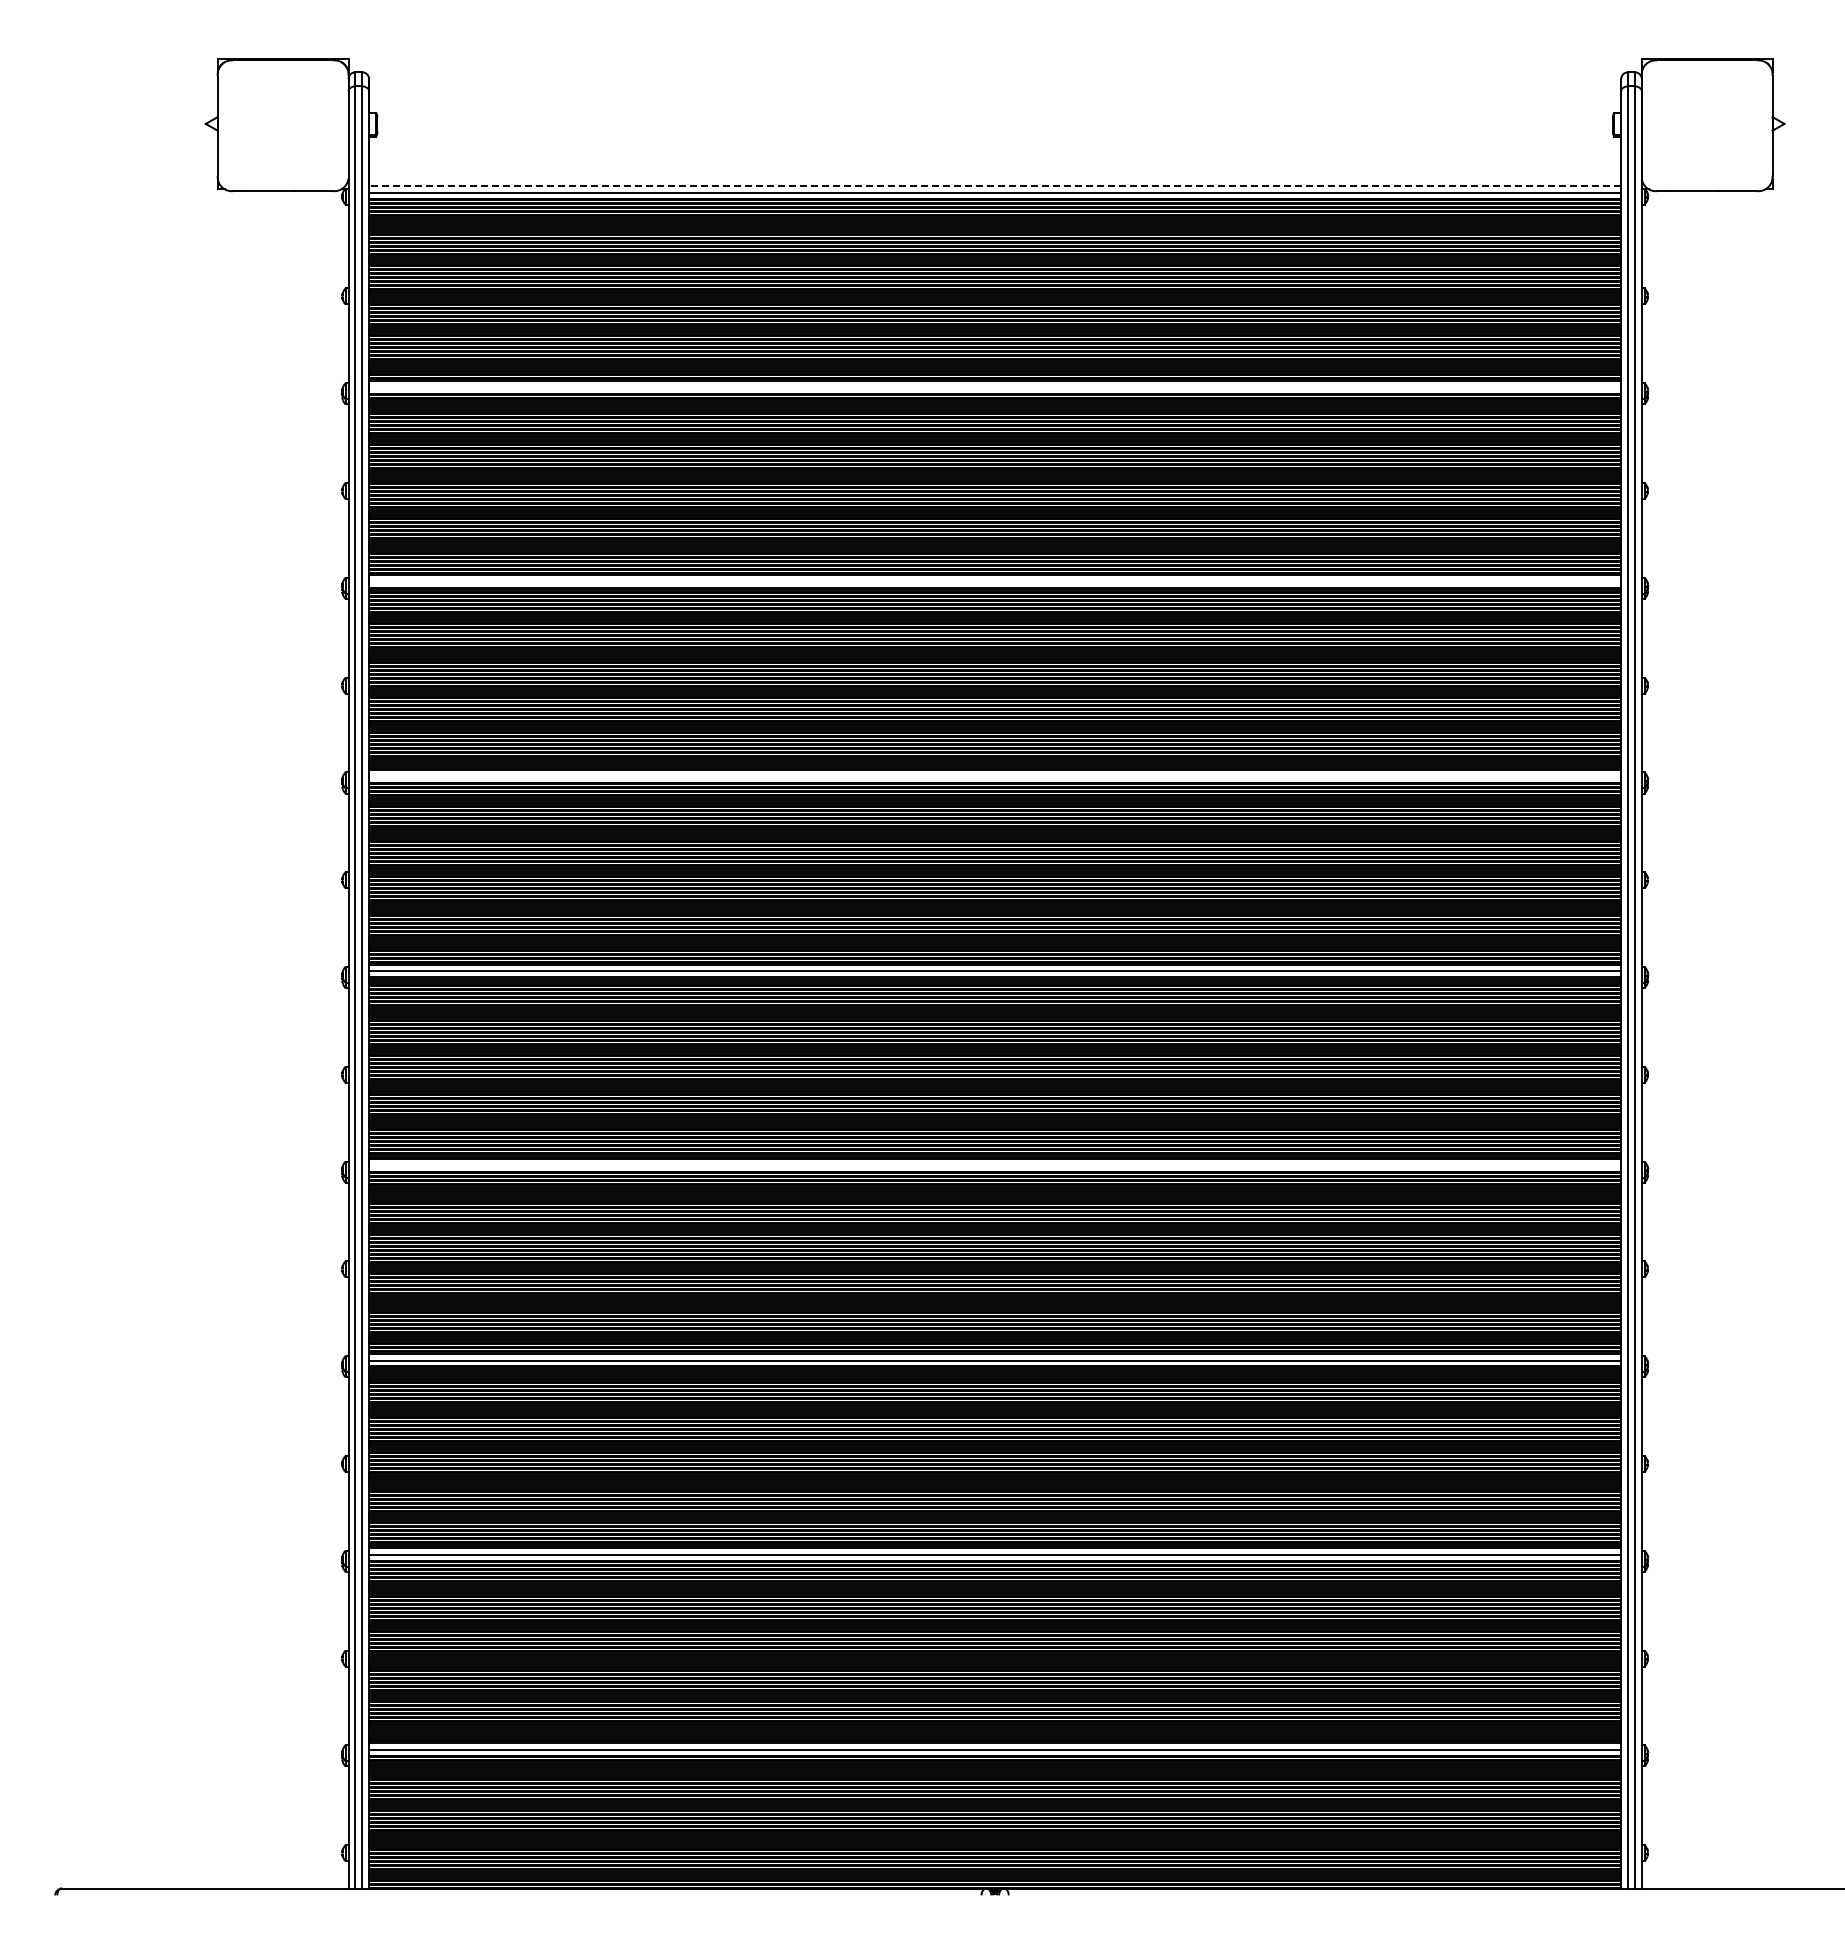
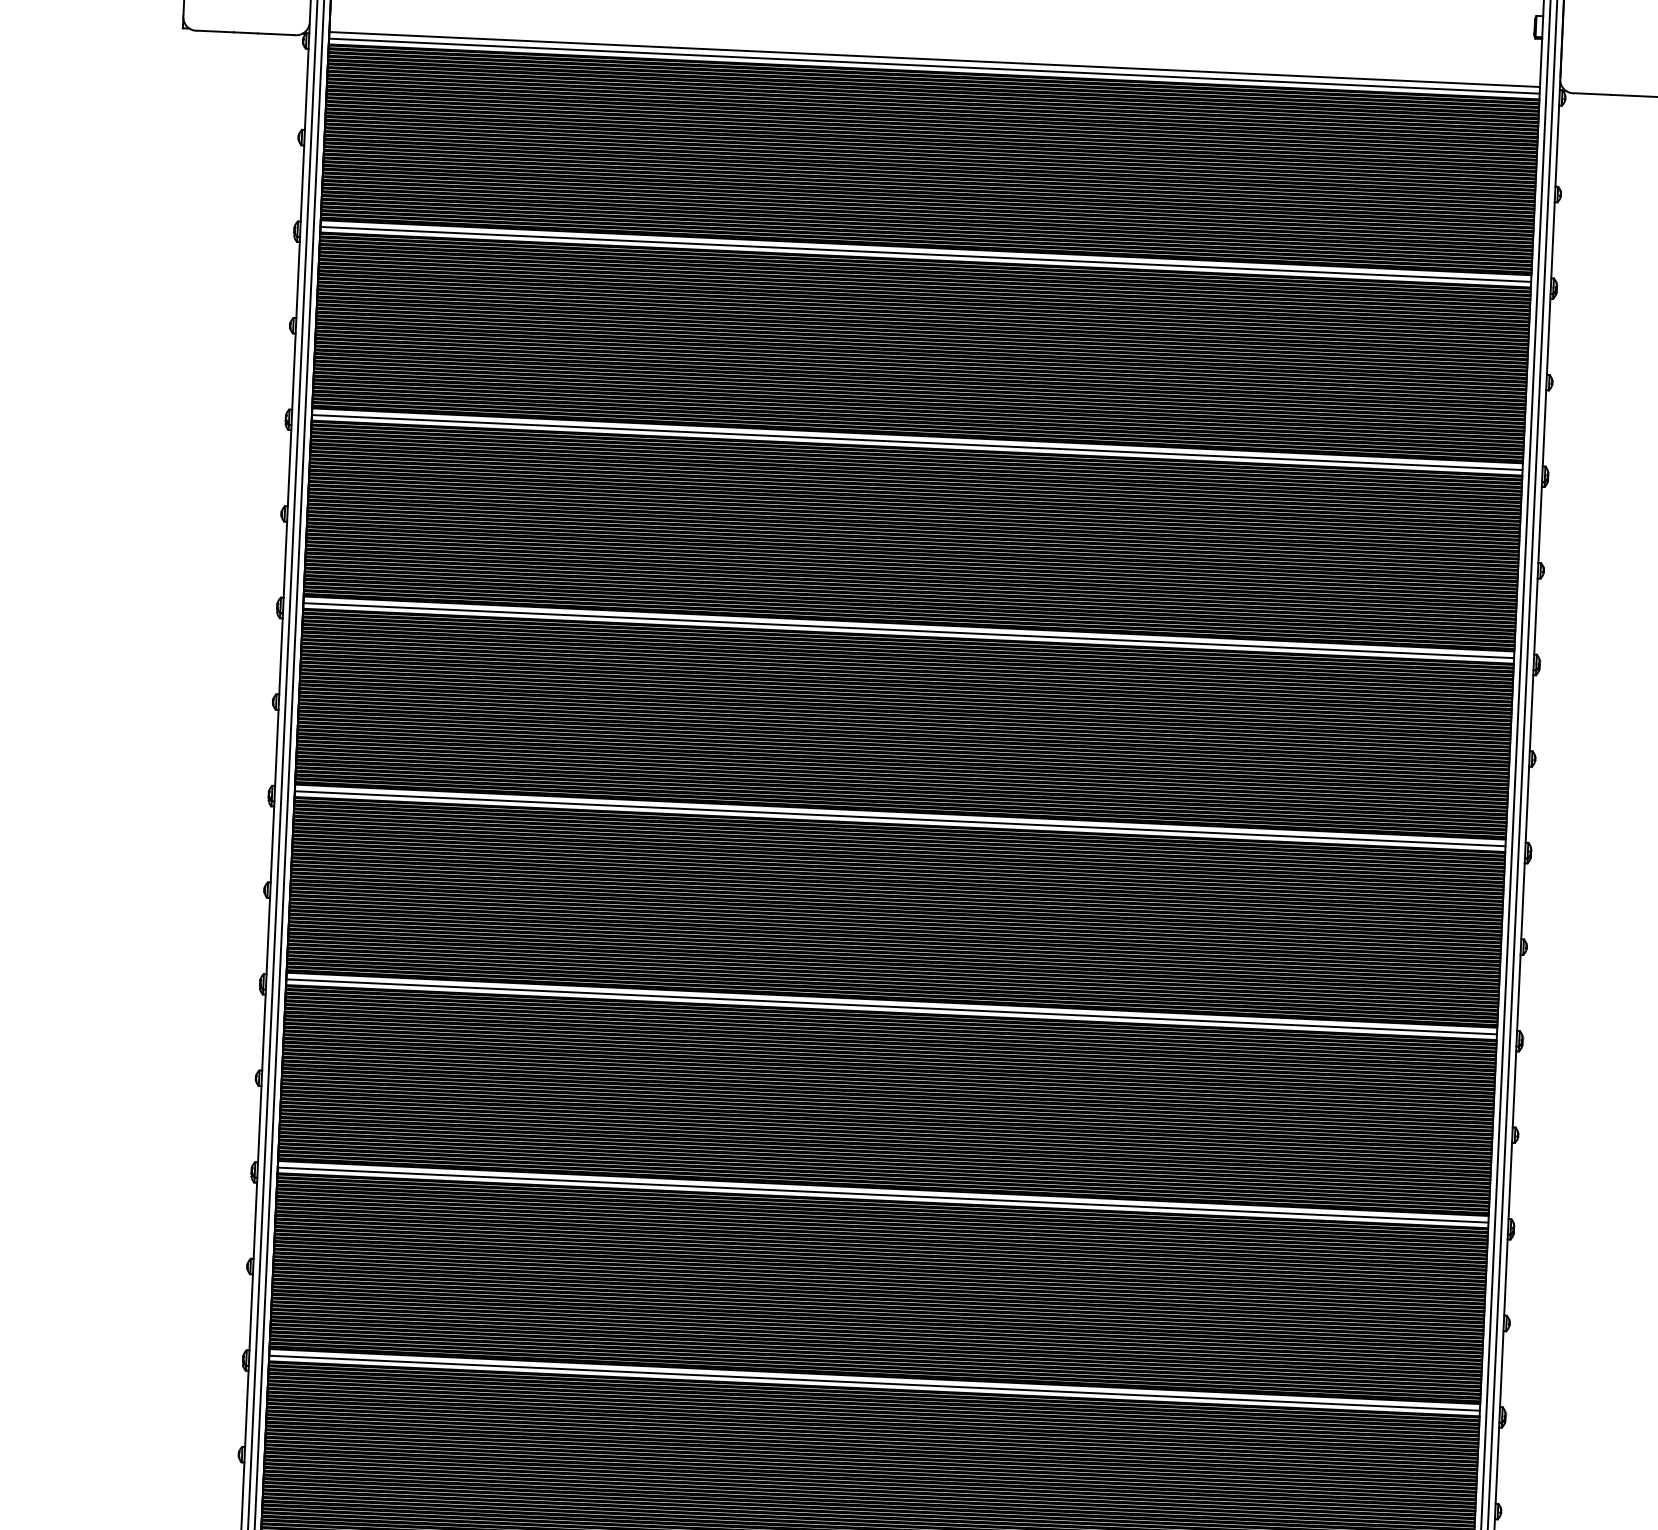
line: (994, 186) -> (934, 59), dashed -> solid
line: (995, 387) -> (926, 254), added
line: (995, 582) -> (917, 442), added
line: (995, 776) -> (909, 630), added
line: (995, 1166) -> (891, 1007), added

